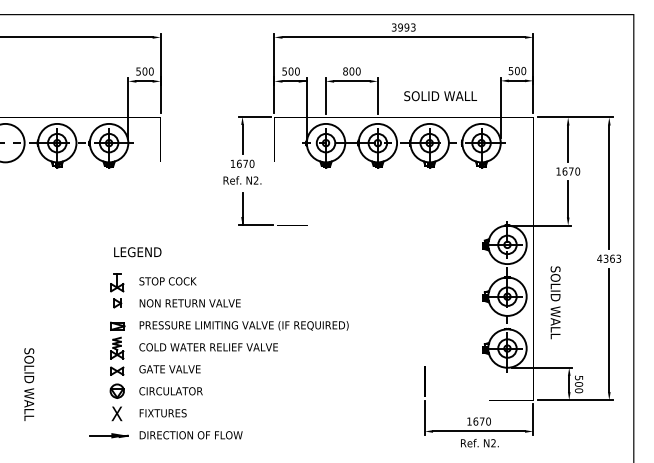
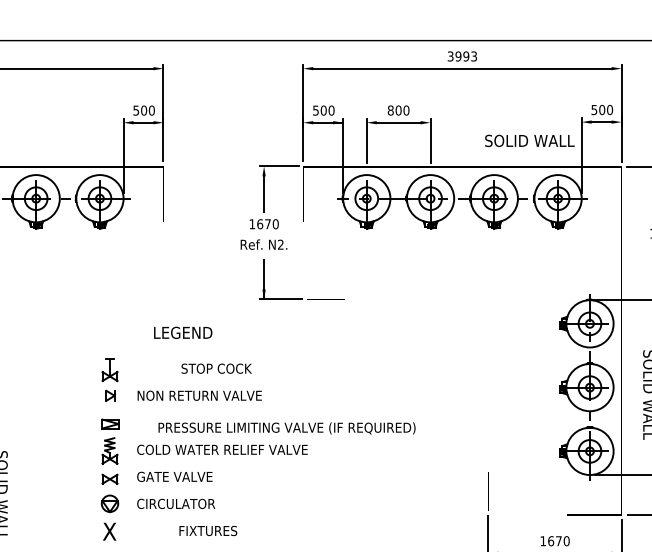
text: (440, 96) -> (529, 141), moved
text: (137, 252) -> (182, 333), moved
text: (167, 281) -> (216, 368), moved
text: (243, 325) -> (286, 427), moved
text: (162, 413) -> (207, 531), moved

